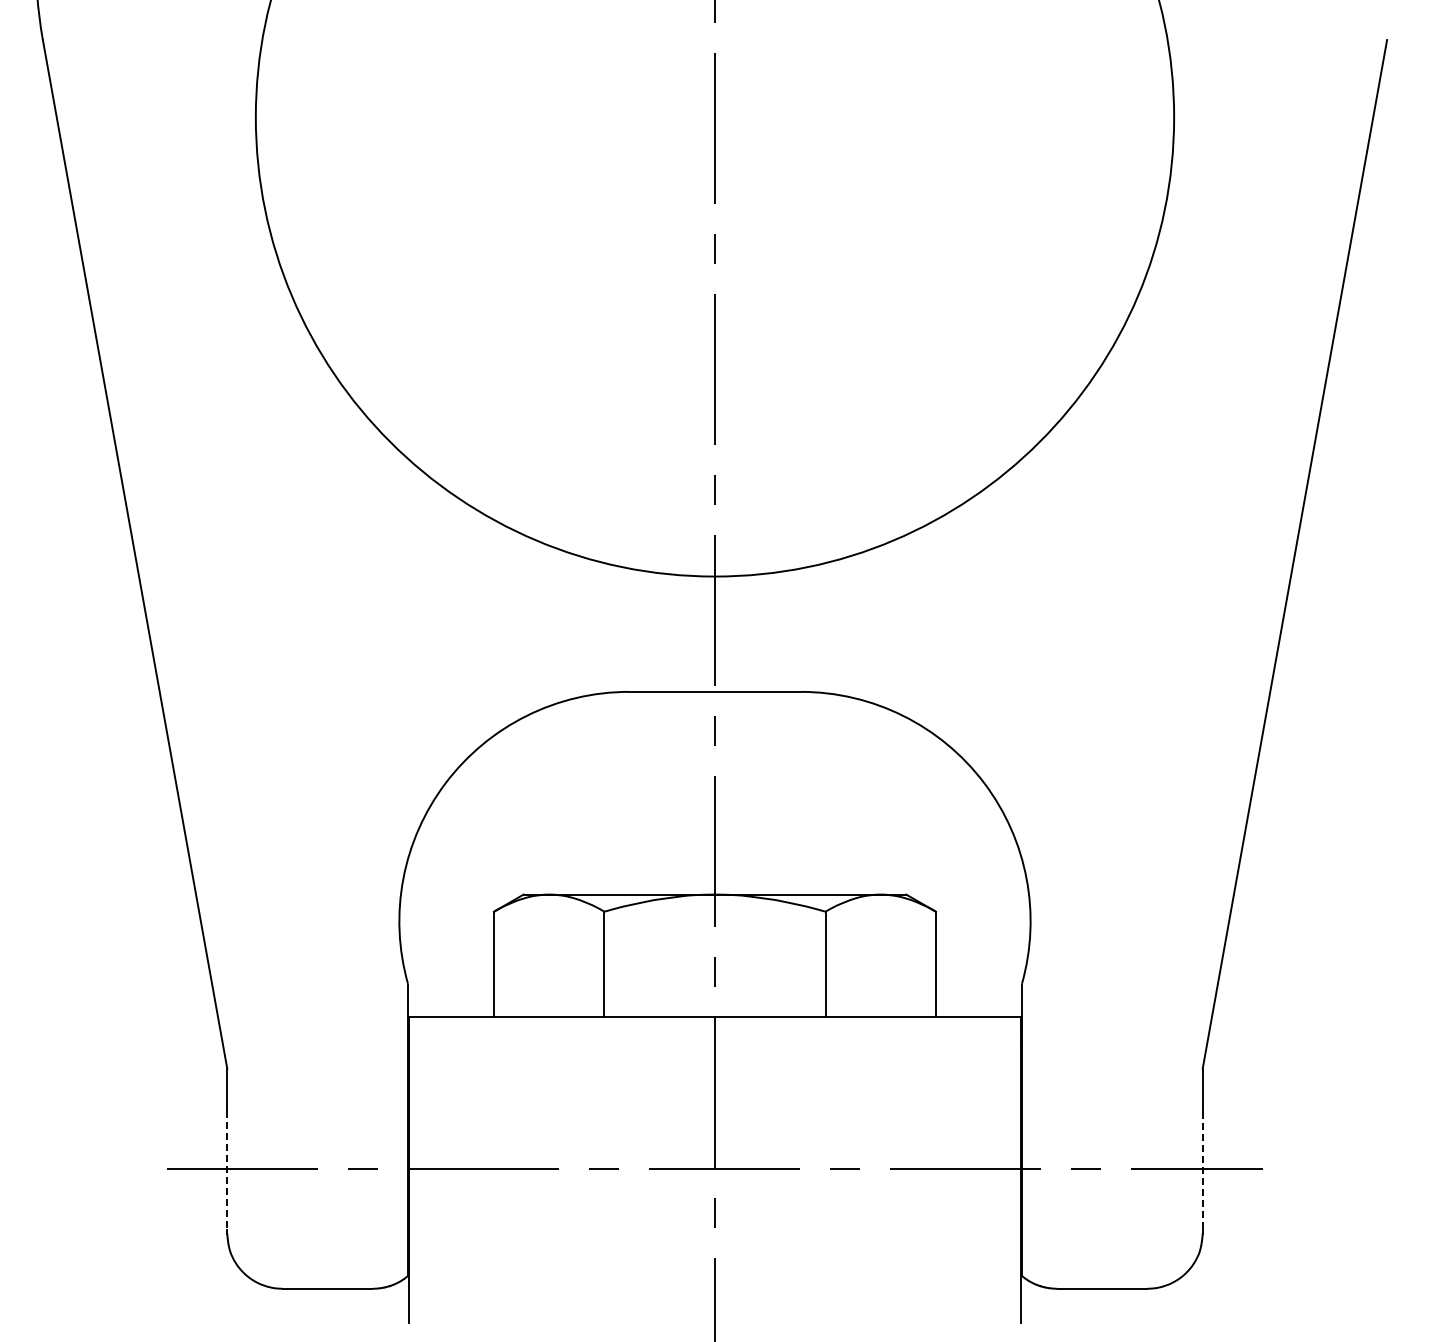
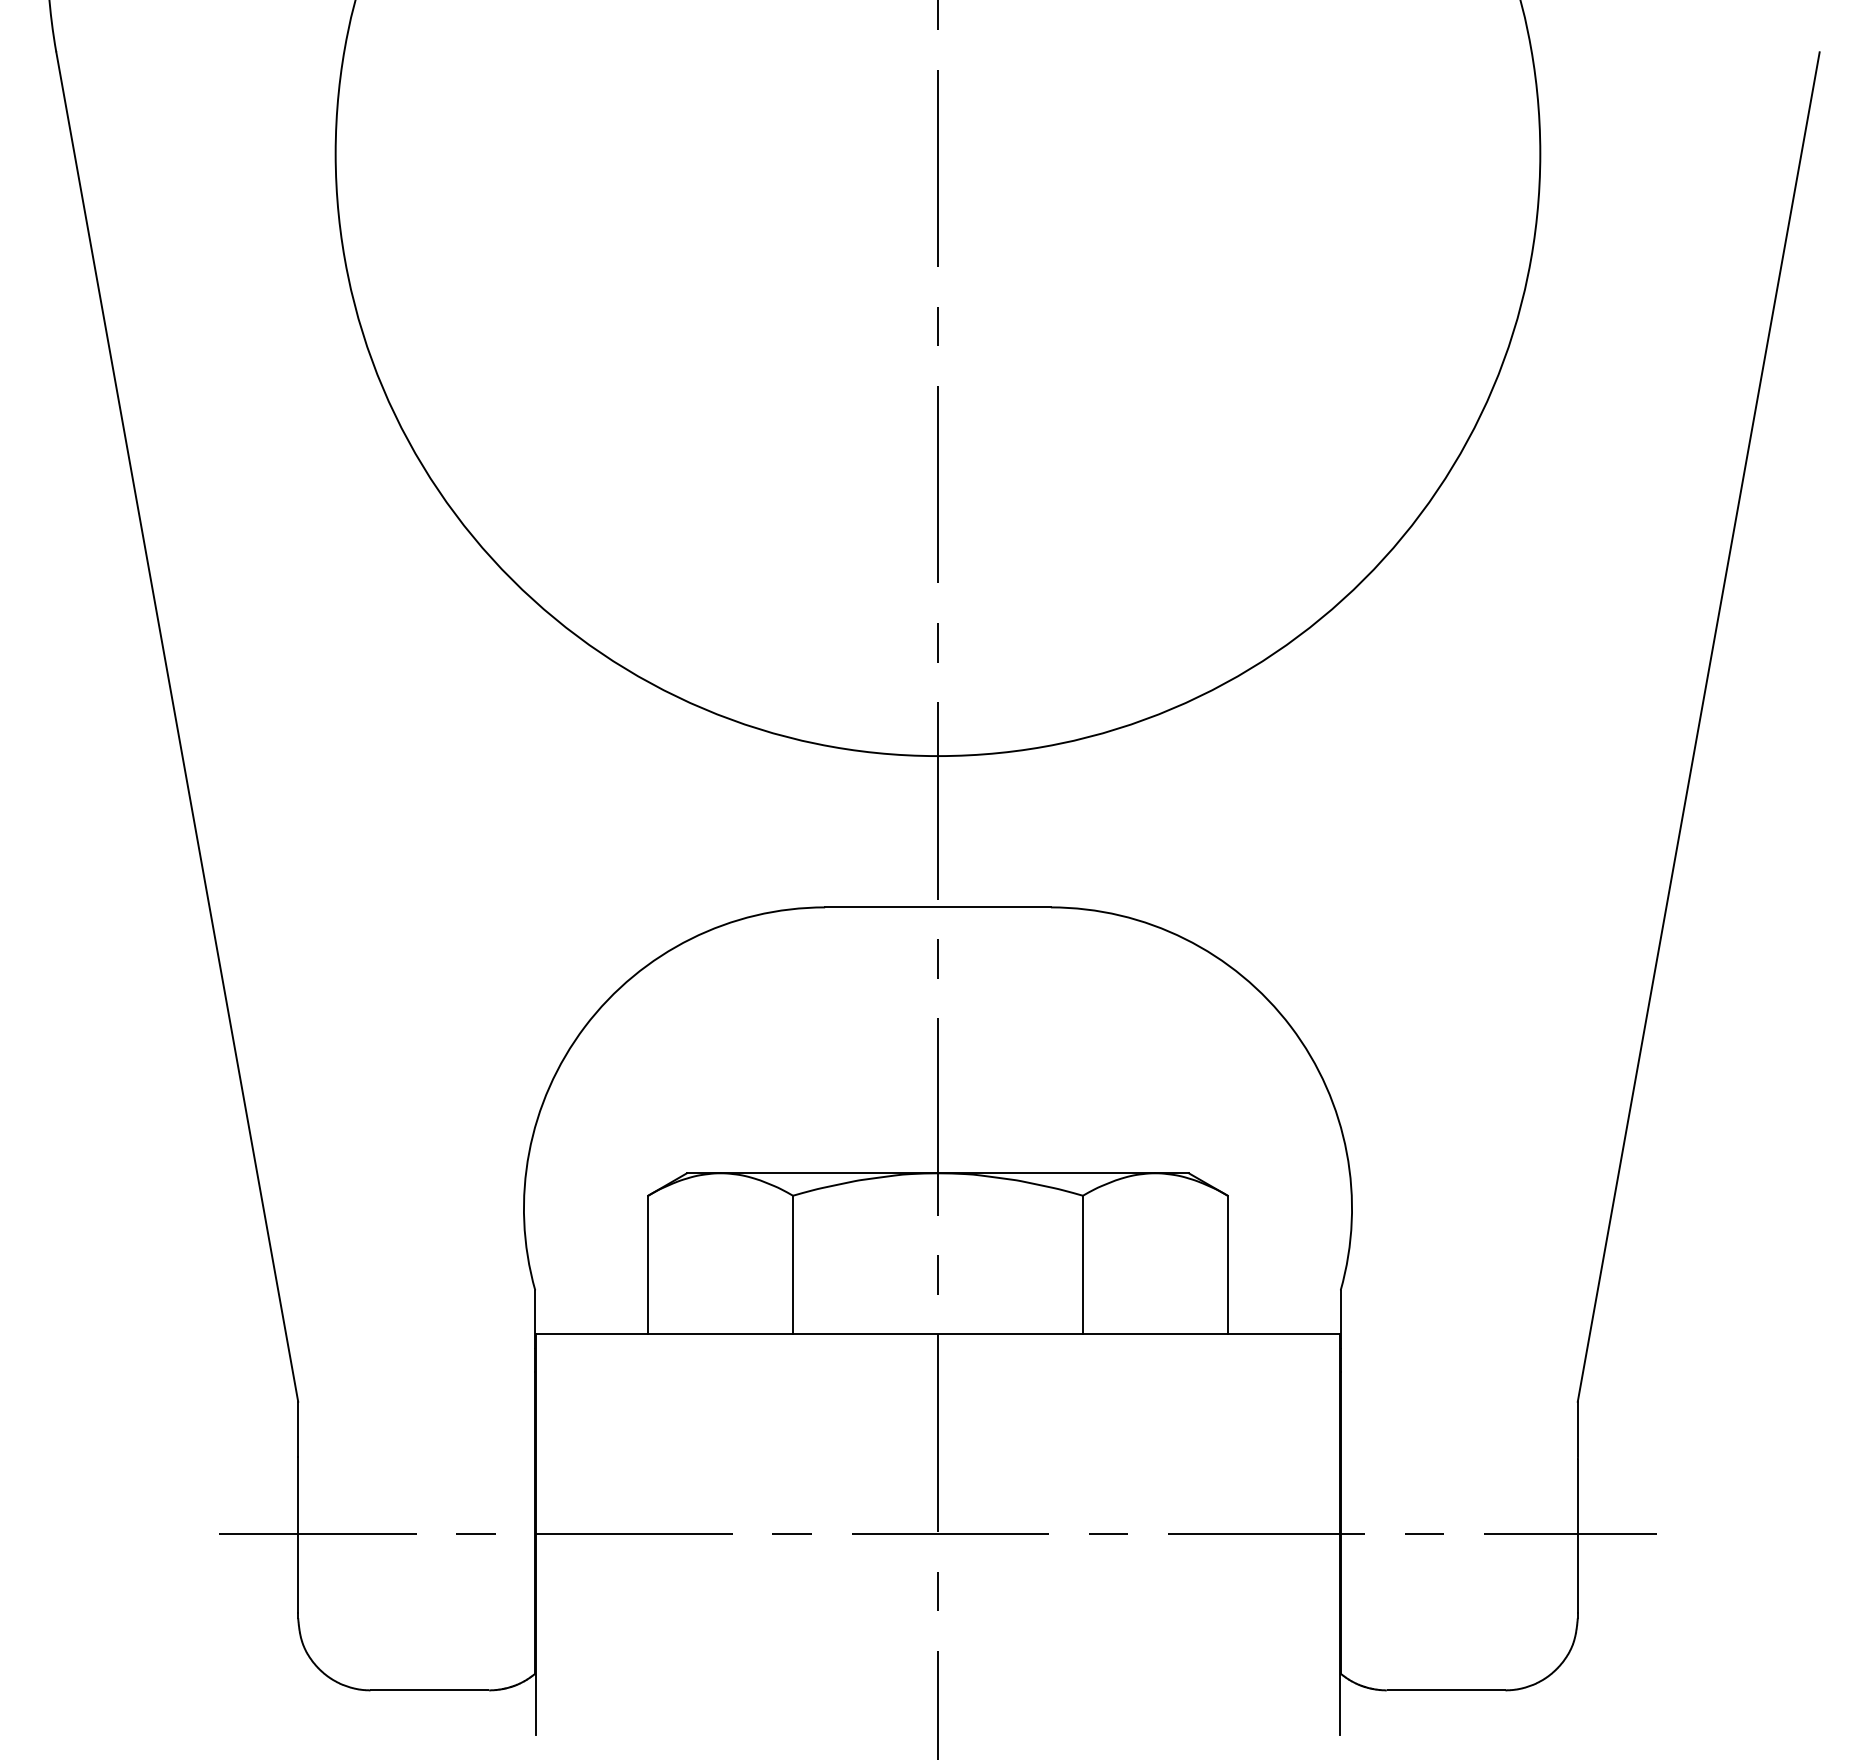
line: (227, 1170) -> (298, 1535), dashed -> solid
line: (1202, 1170) -> (1577, 1535), dashed -> solid

